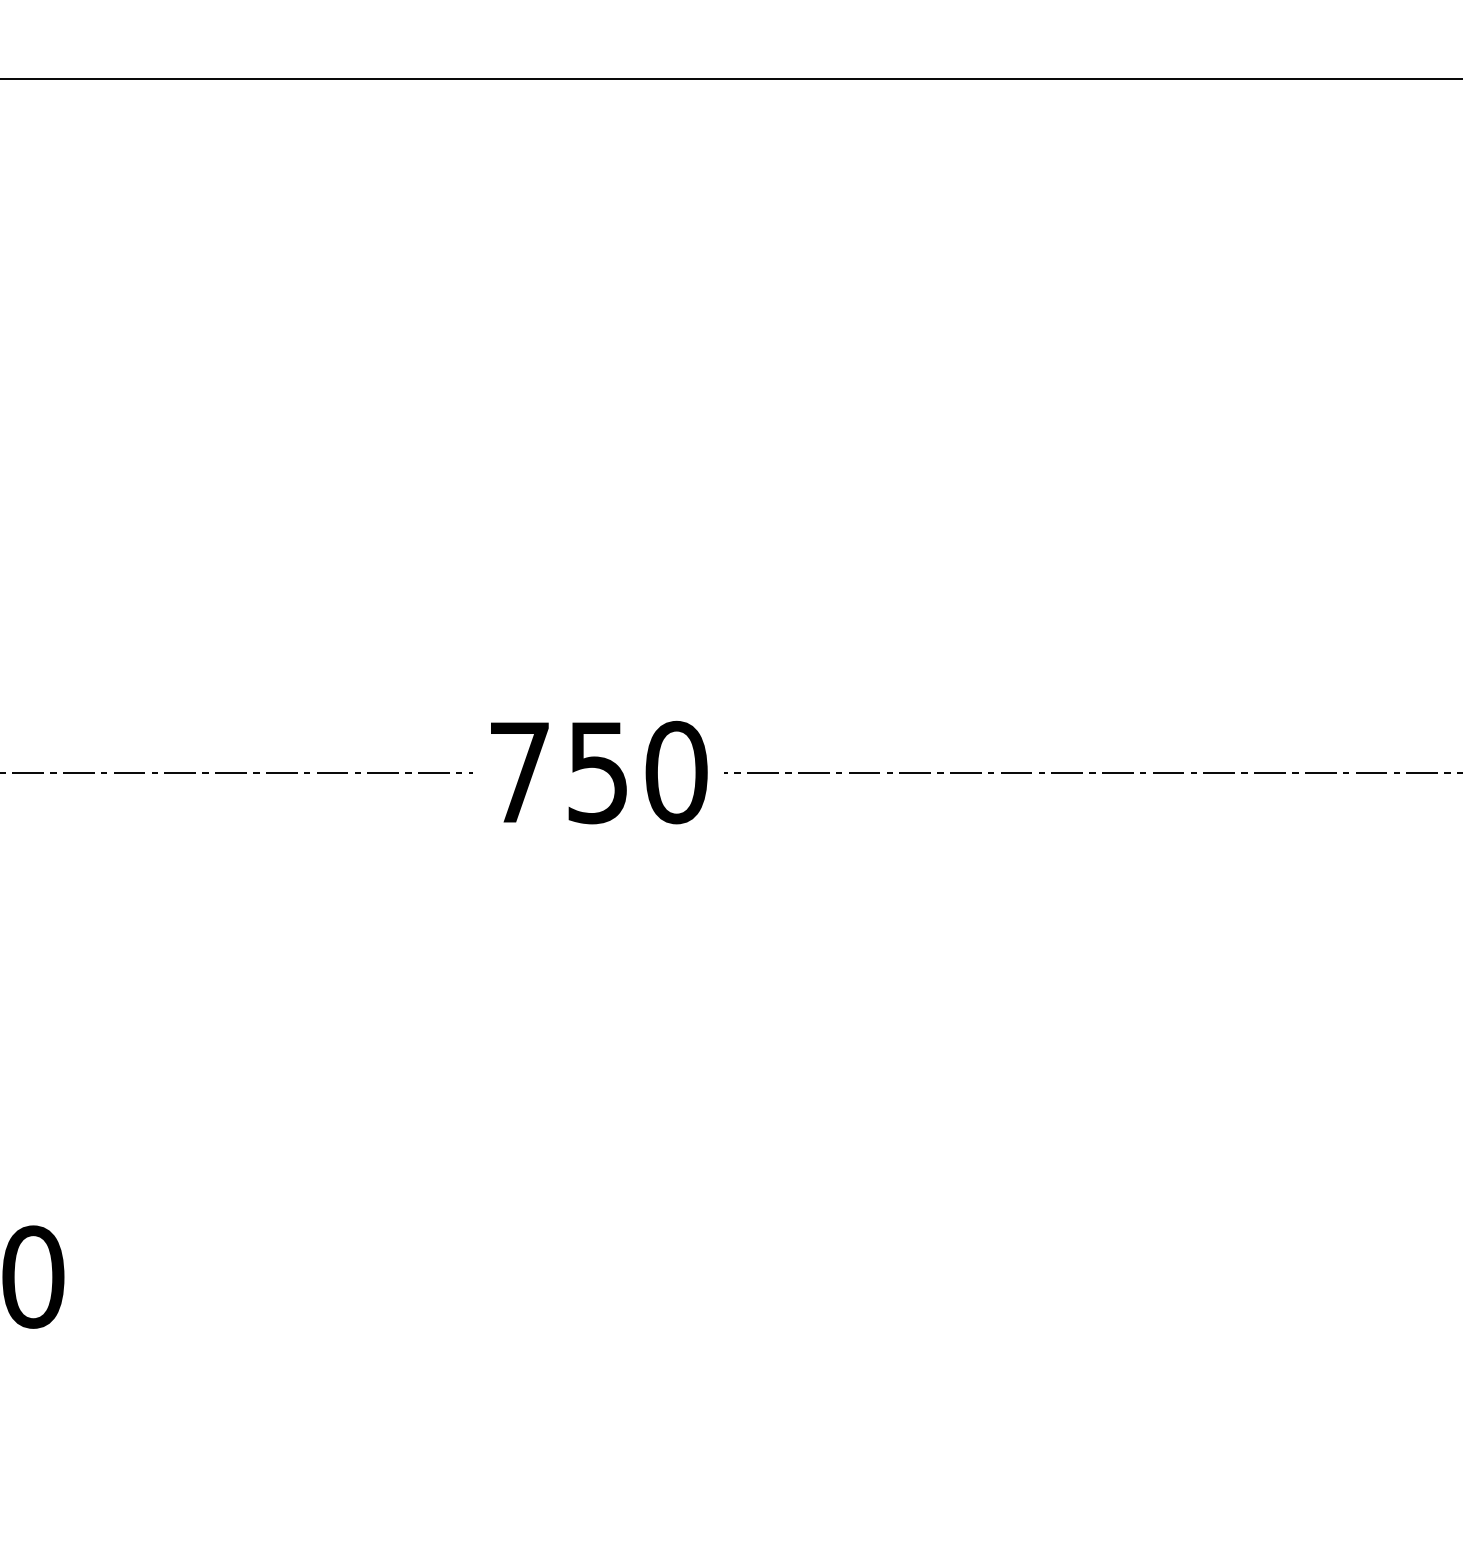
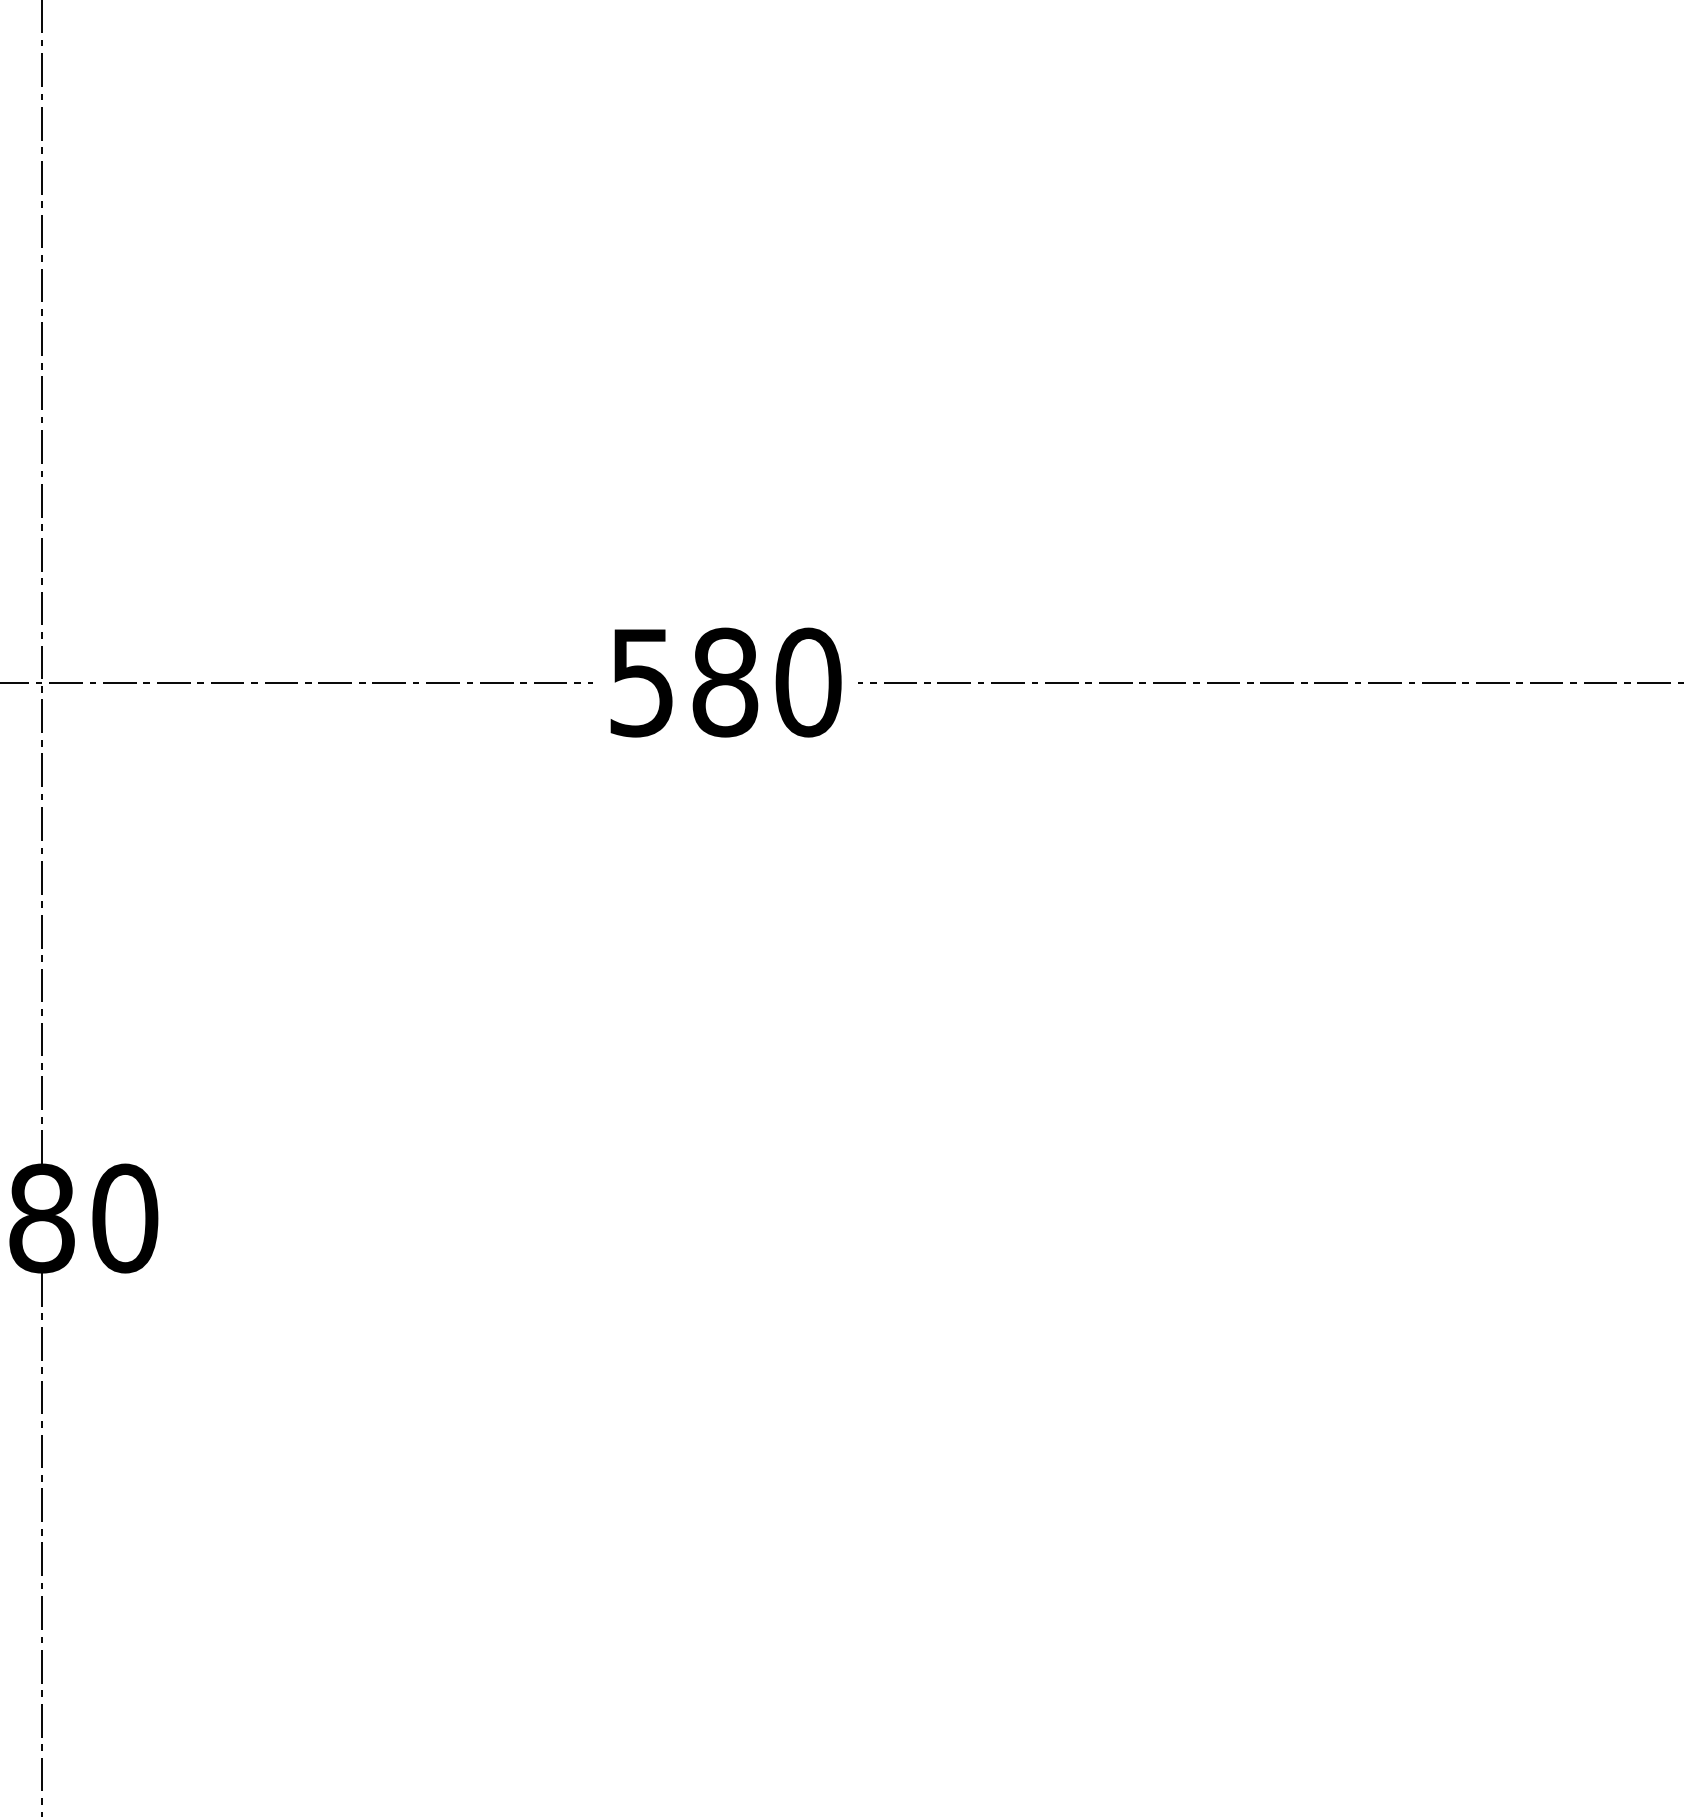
text: (559, 772) -> (684, 682), 750 -> 580

